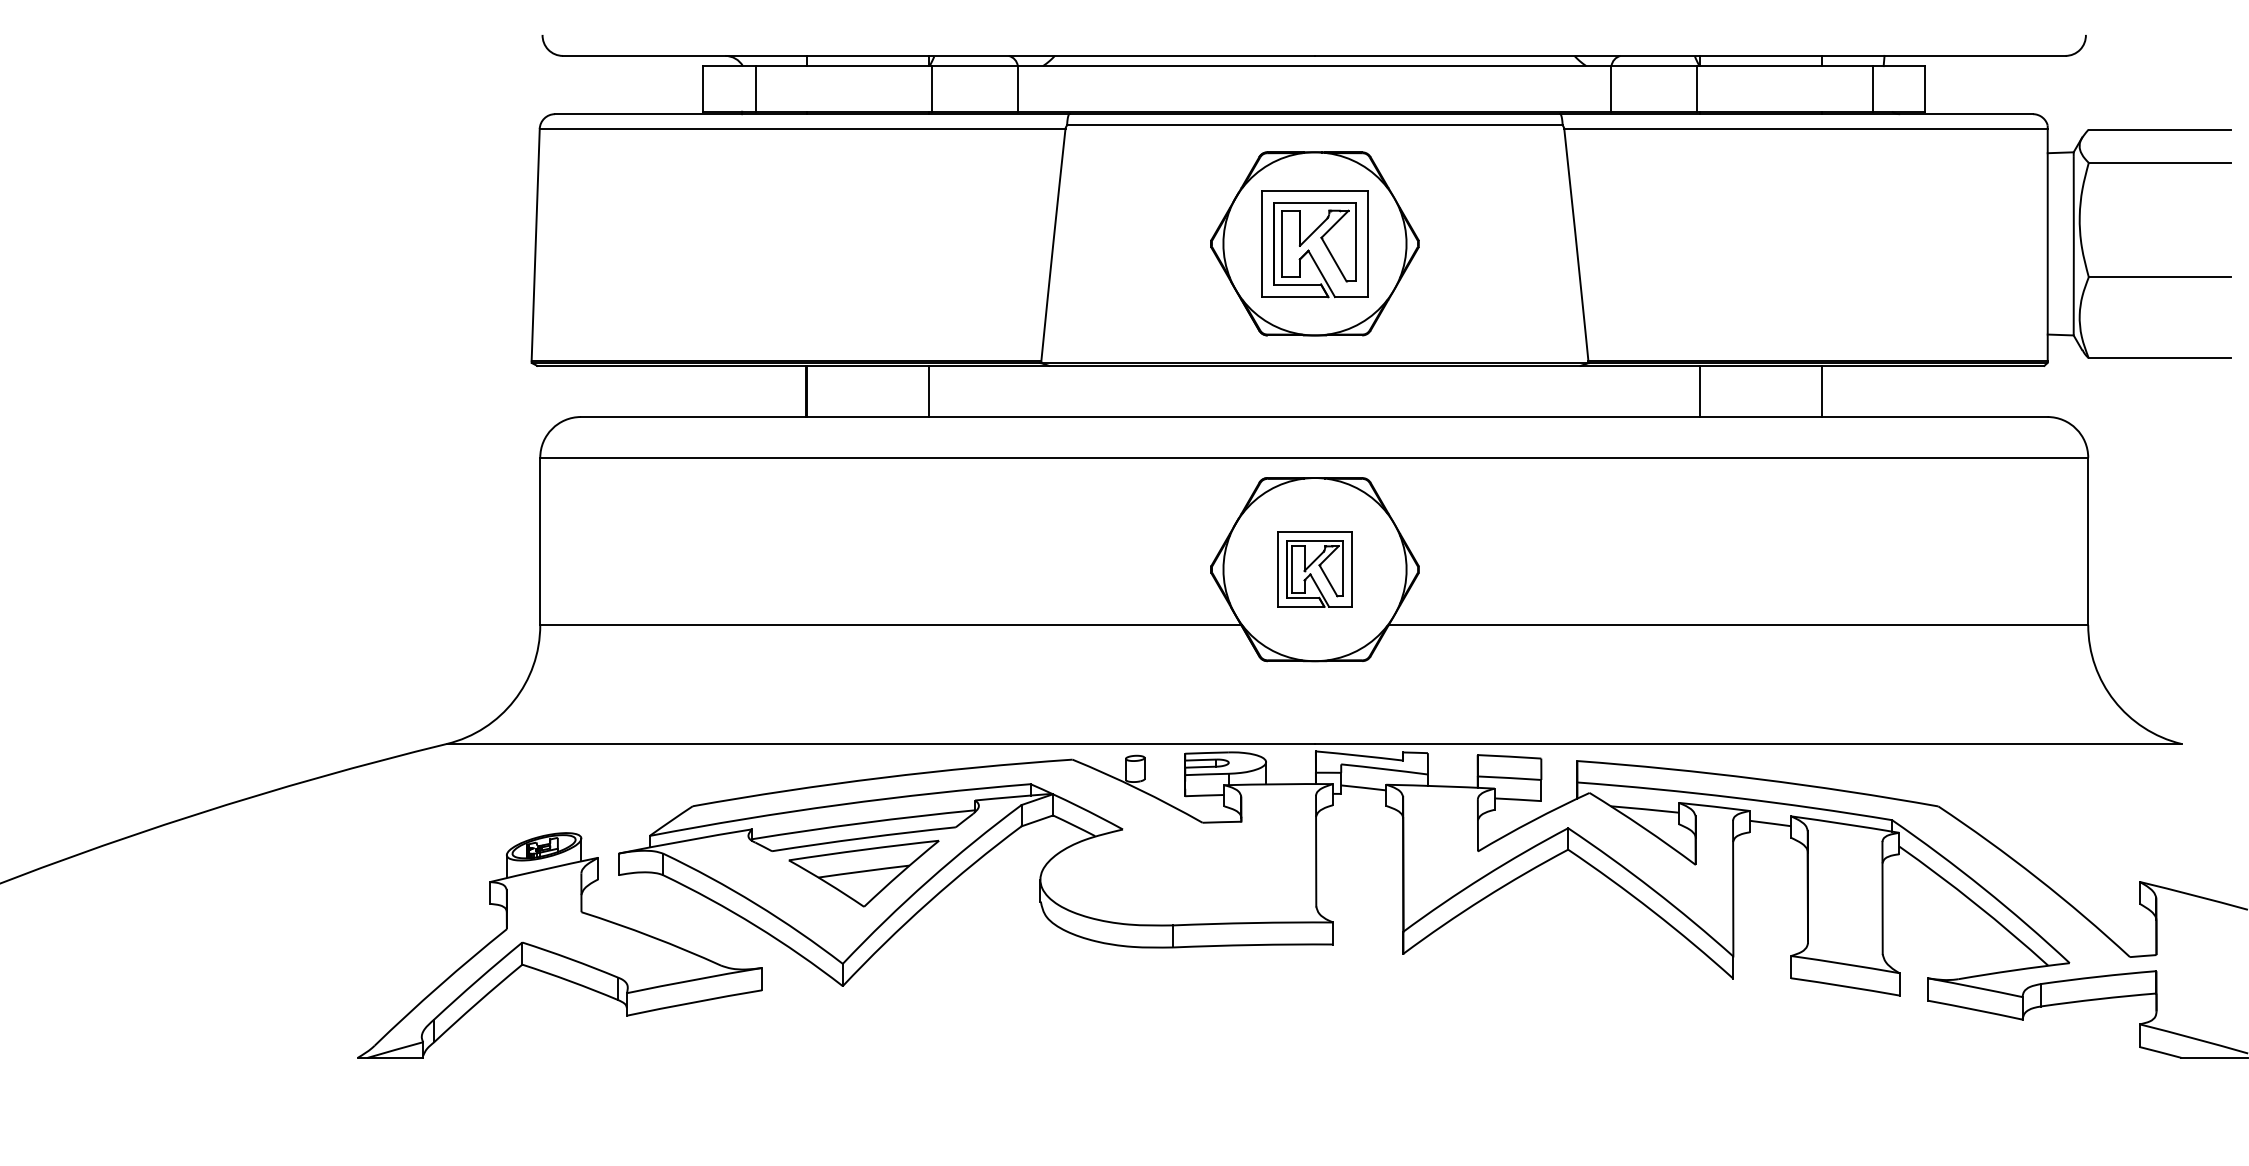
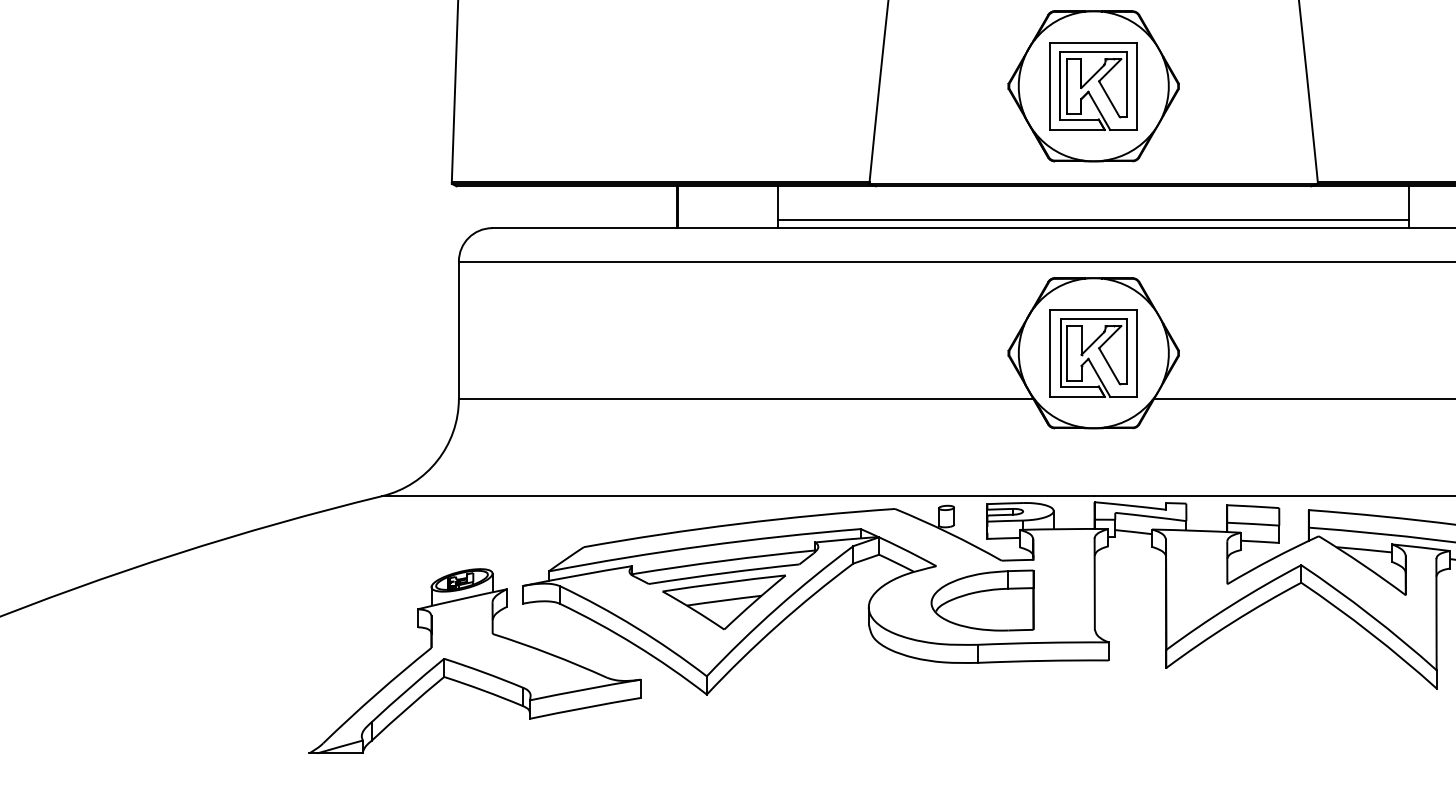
line: (1314, 406) -> (1093, 219), added
part: (1314, 569) -> (1093, 353), size x1.43
part: (1179, 870) -> (982, 599), added

